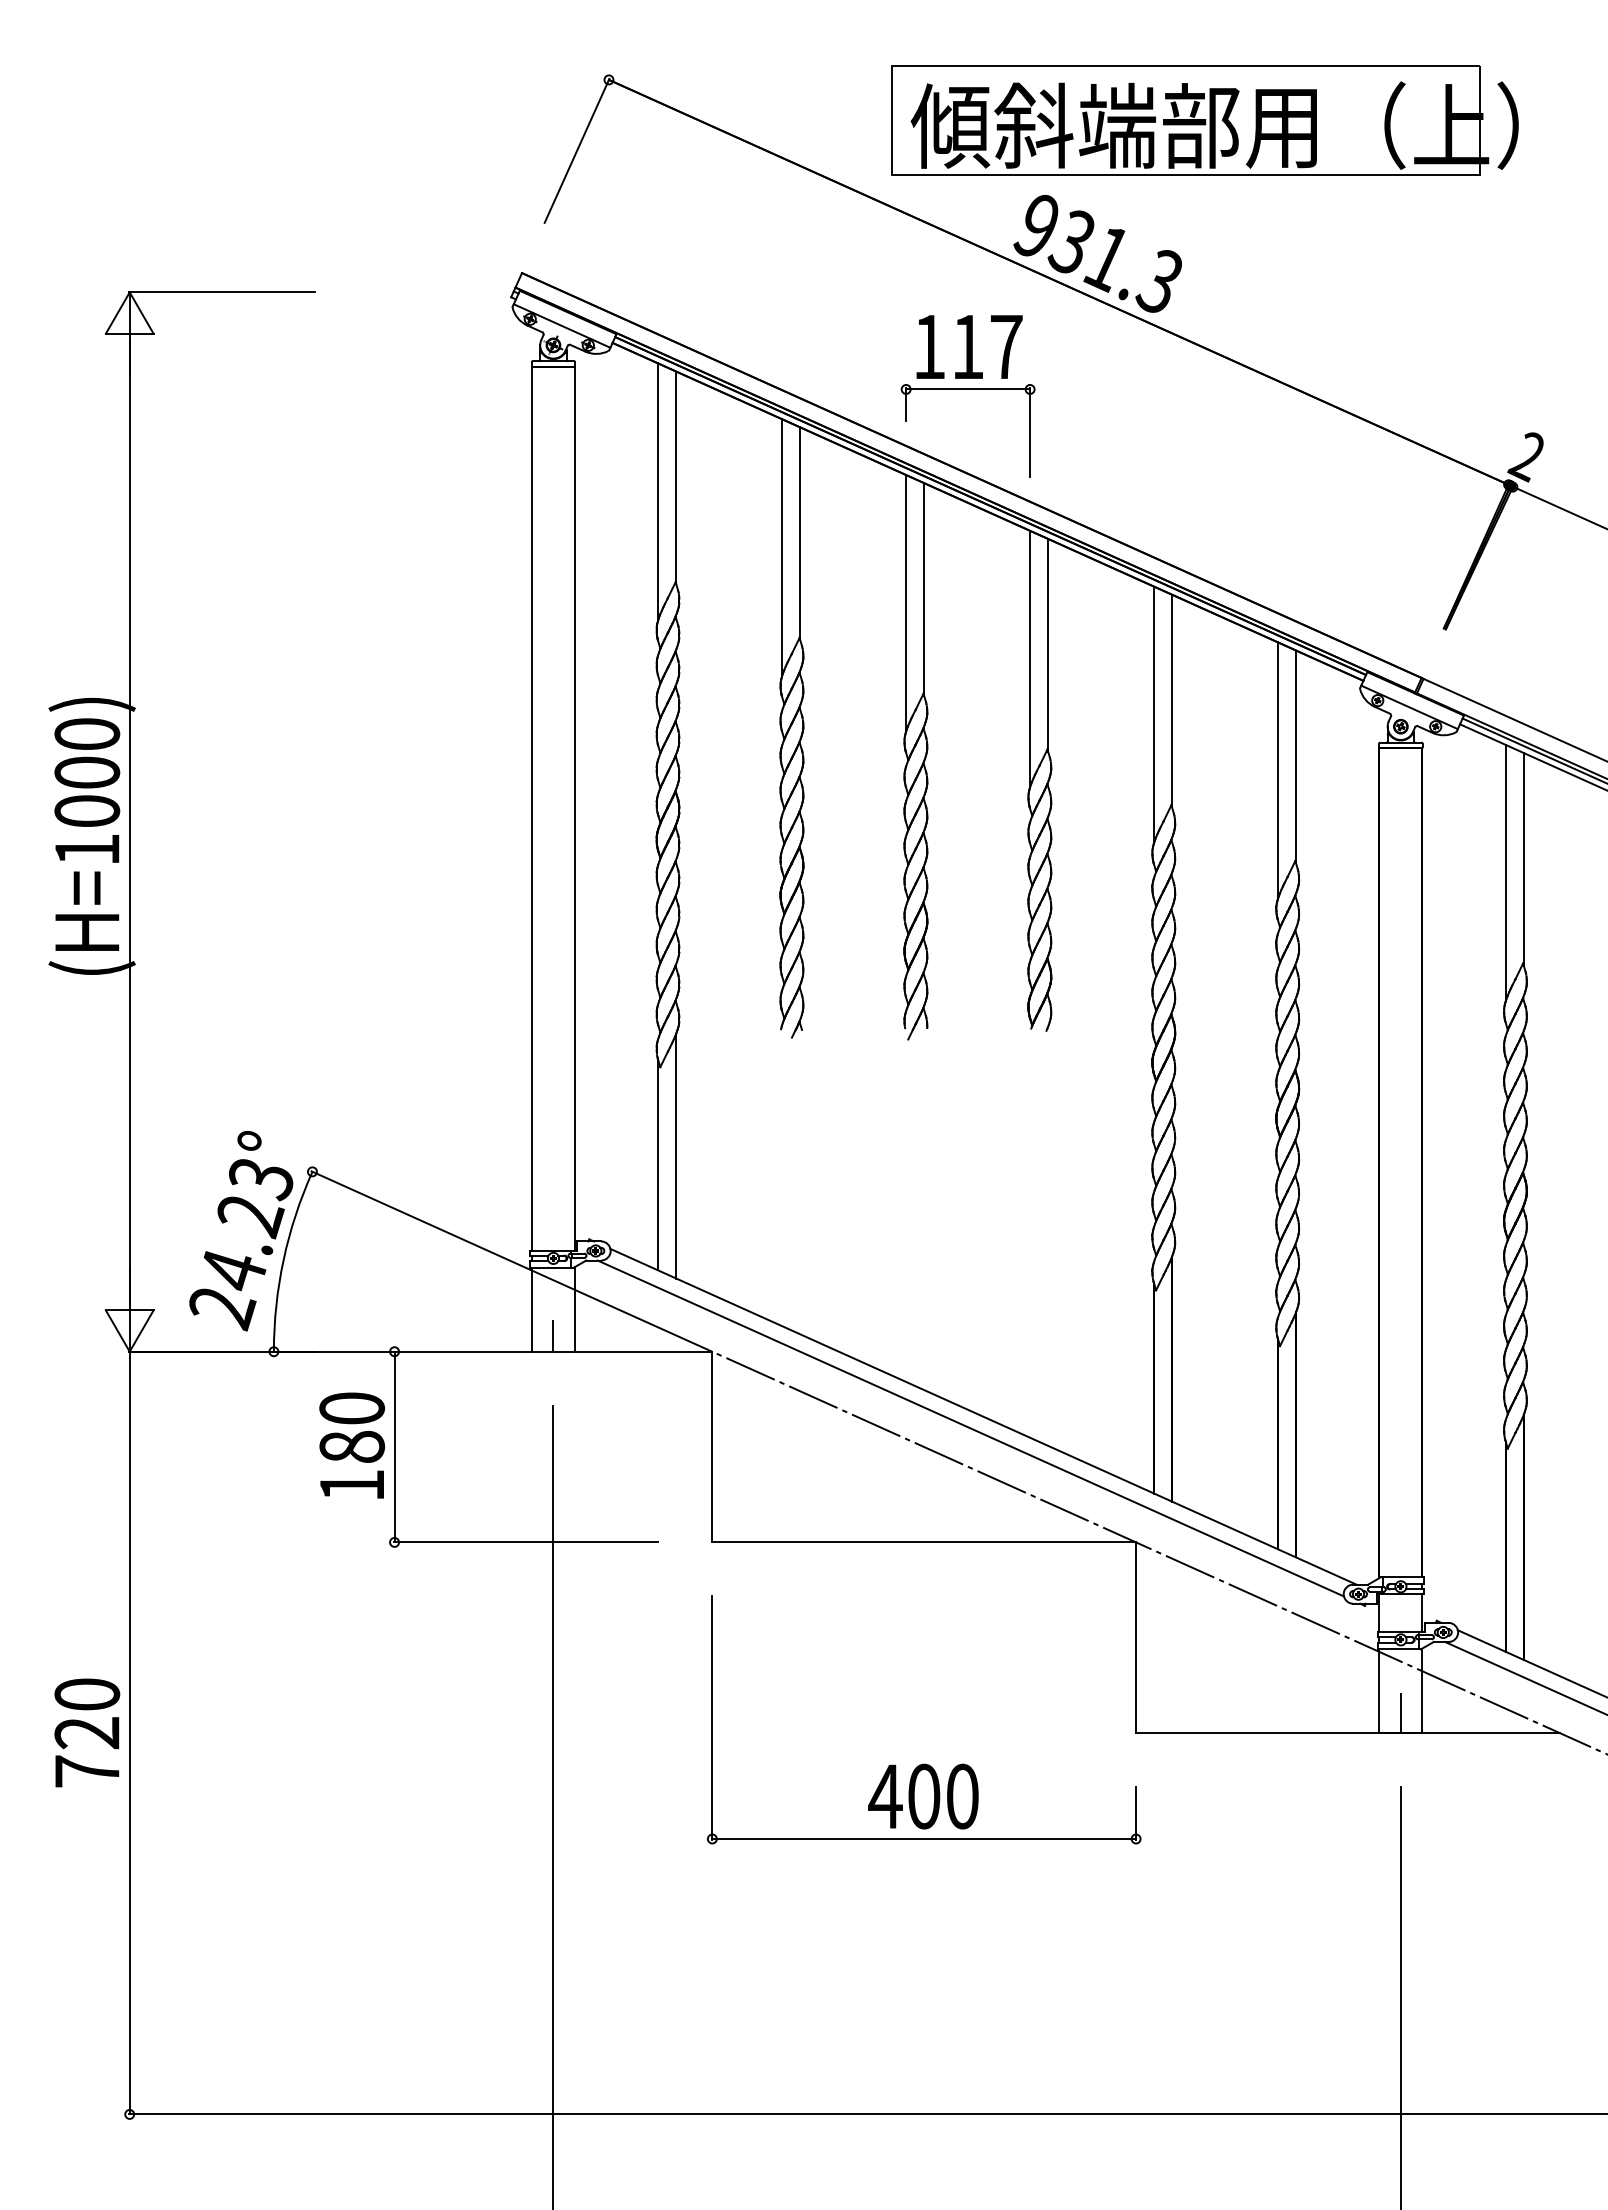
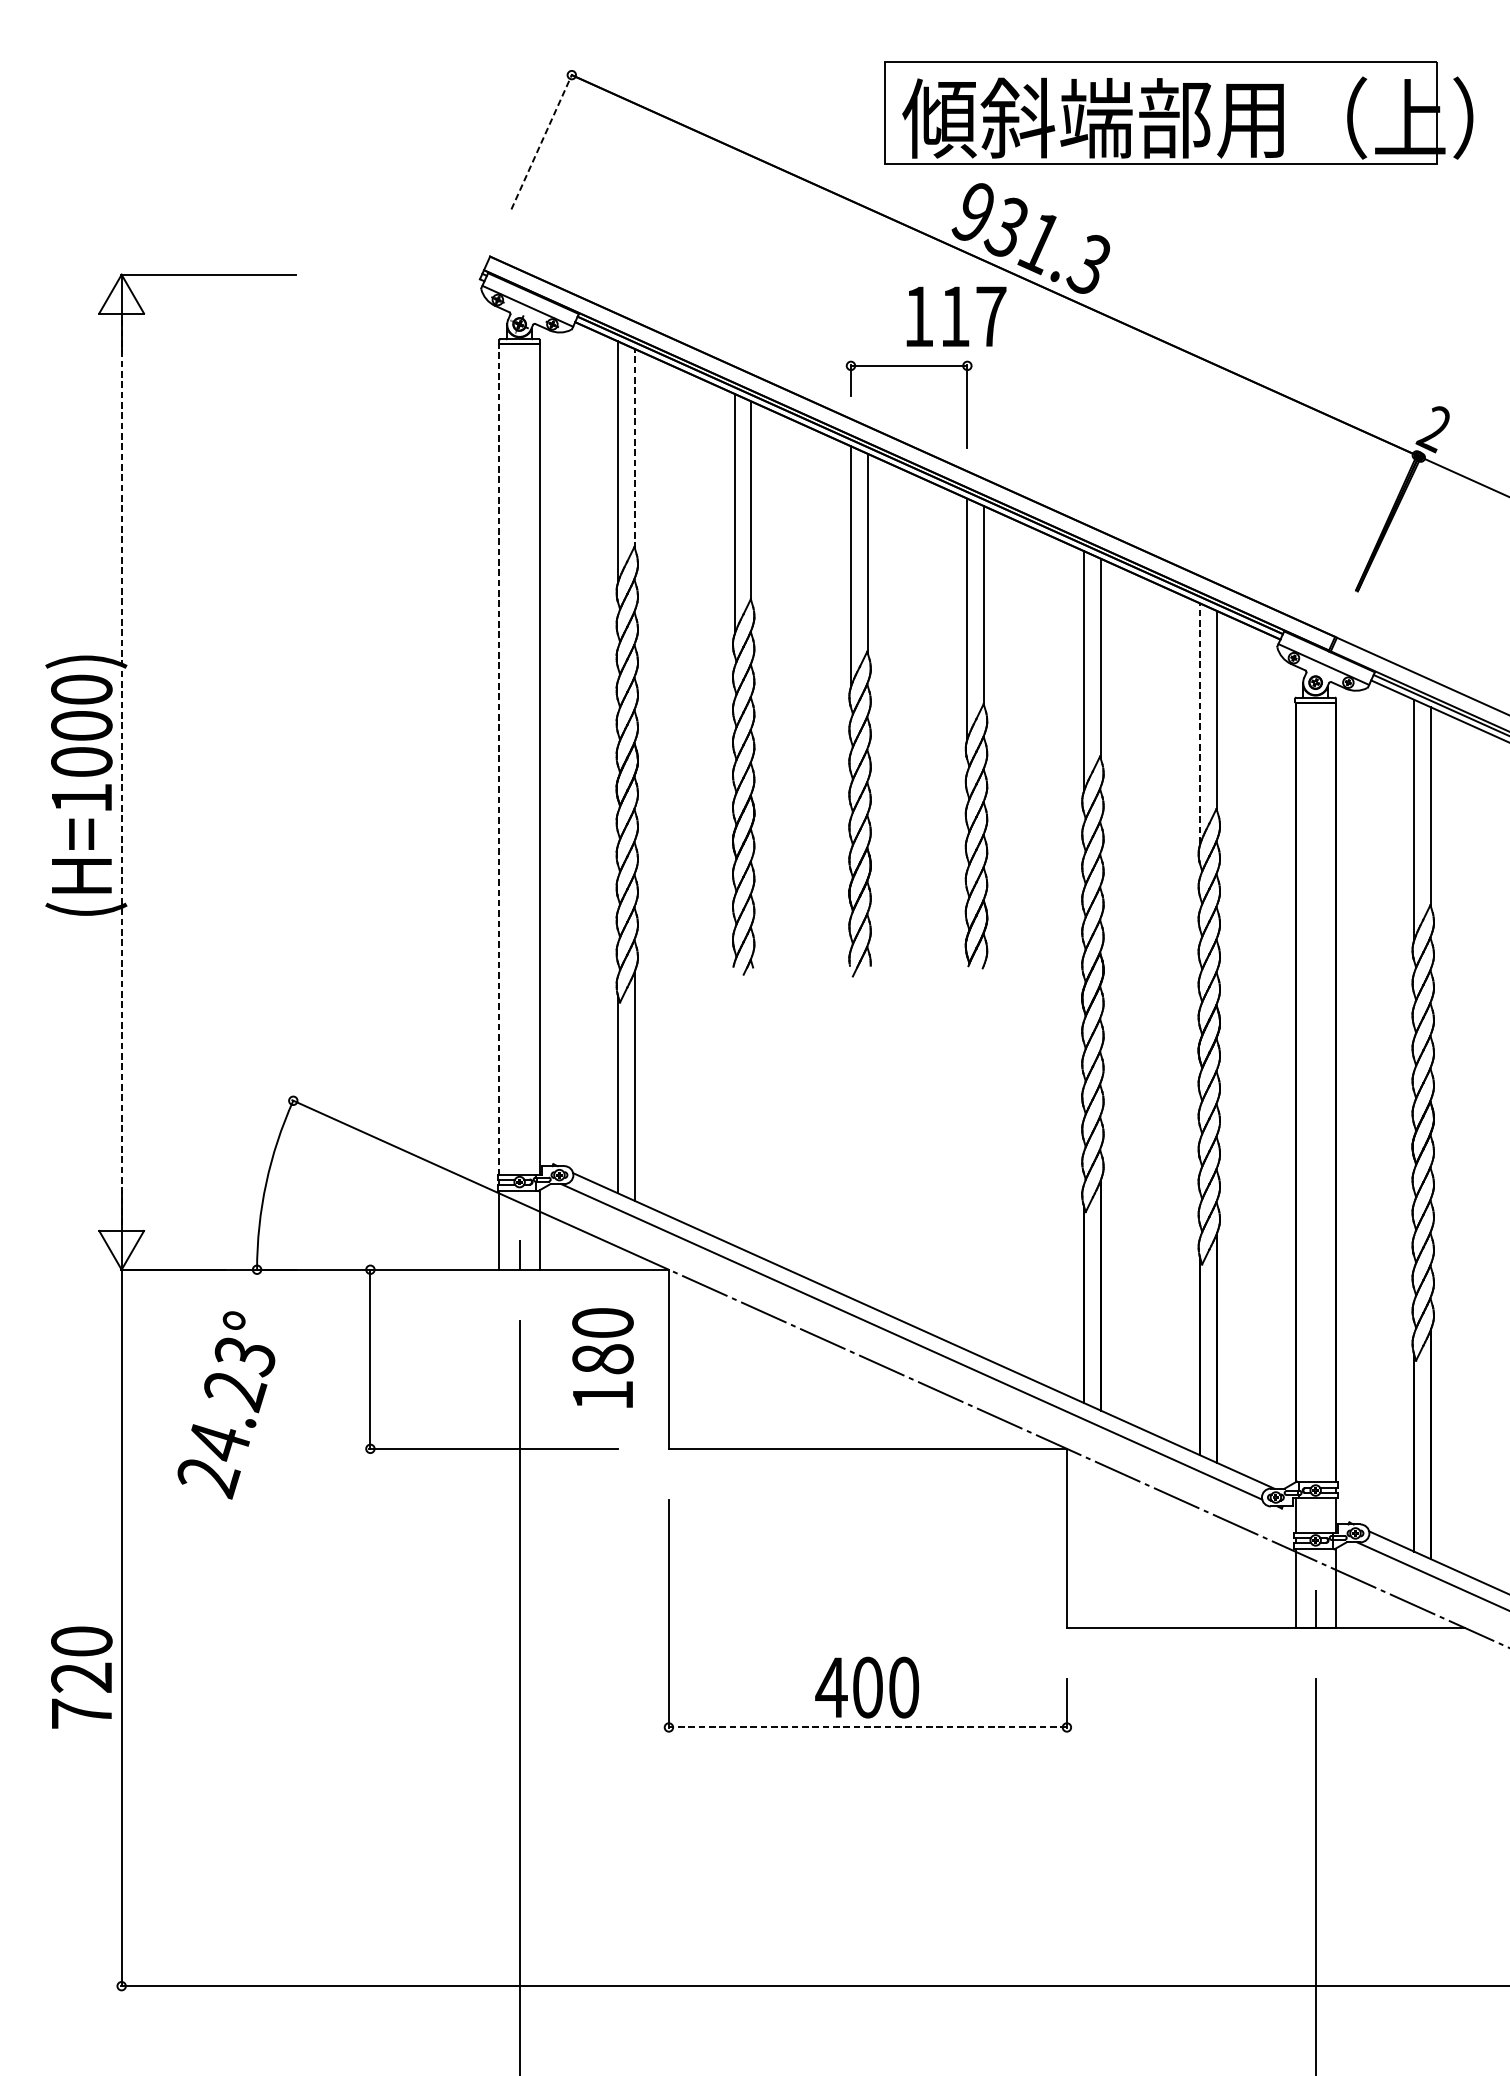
part: (1204, 120) -> (1178, 113), moved
line: (577, 150) -> (542, 141), solid -> dashed
text: (969, 346) -> (956, 316), moved
line: (676, 477) -> (635, 448), solid -> dashed
line: (1277, 770) -> (1199, 723), solid -> dashed
line: (531, 808) -> (499, 759), solid -> dashed
line: (129, 822) -> (121, 772), solid -> dashed
text: (241, 1231) -> (226, 1405), moved
text: (351, 1445) -> (602, 1357), moved
text: (87, 1732) -> (81, 1677), moved
line: (924, 1839) -> (868, 1727), solid -> dashed

